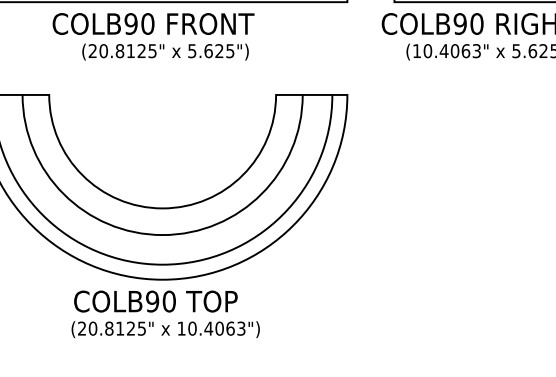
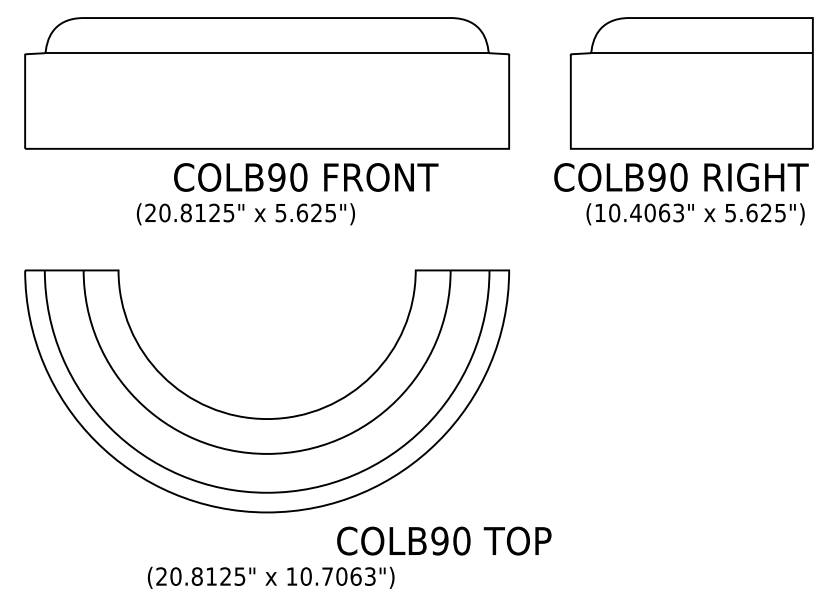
text: (153, 24) -> (306, 177), moved
text: (165, 52) -> (245, 214), moved
text: (156, 301) -> (444, 540), moved
text: (208, 328) -> (327, 576), 10.4063") -> 10.7063")

